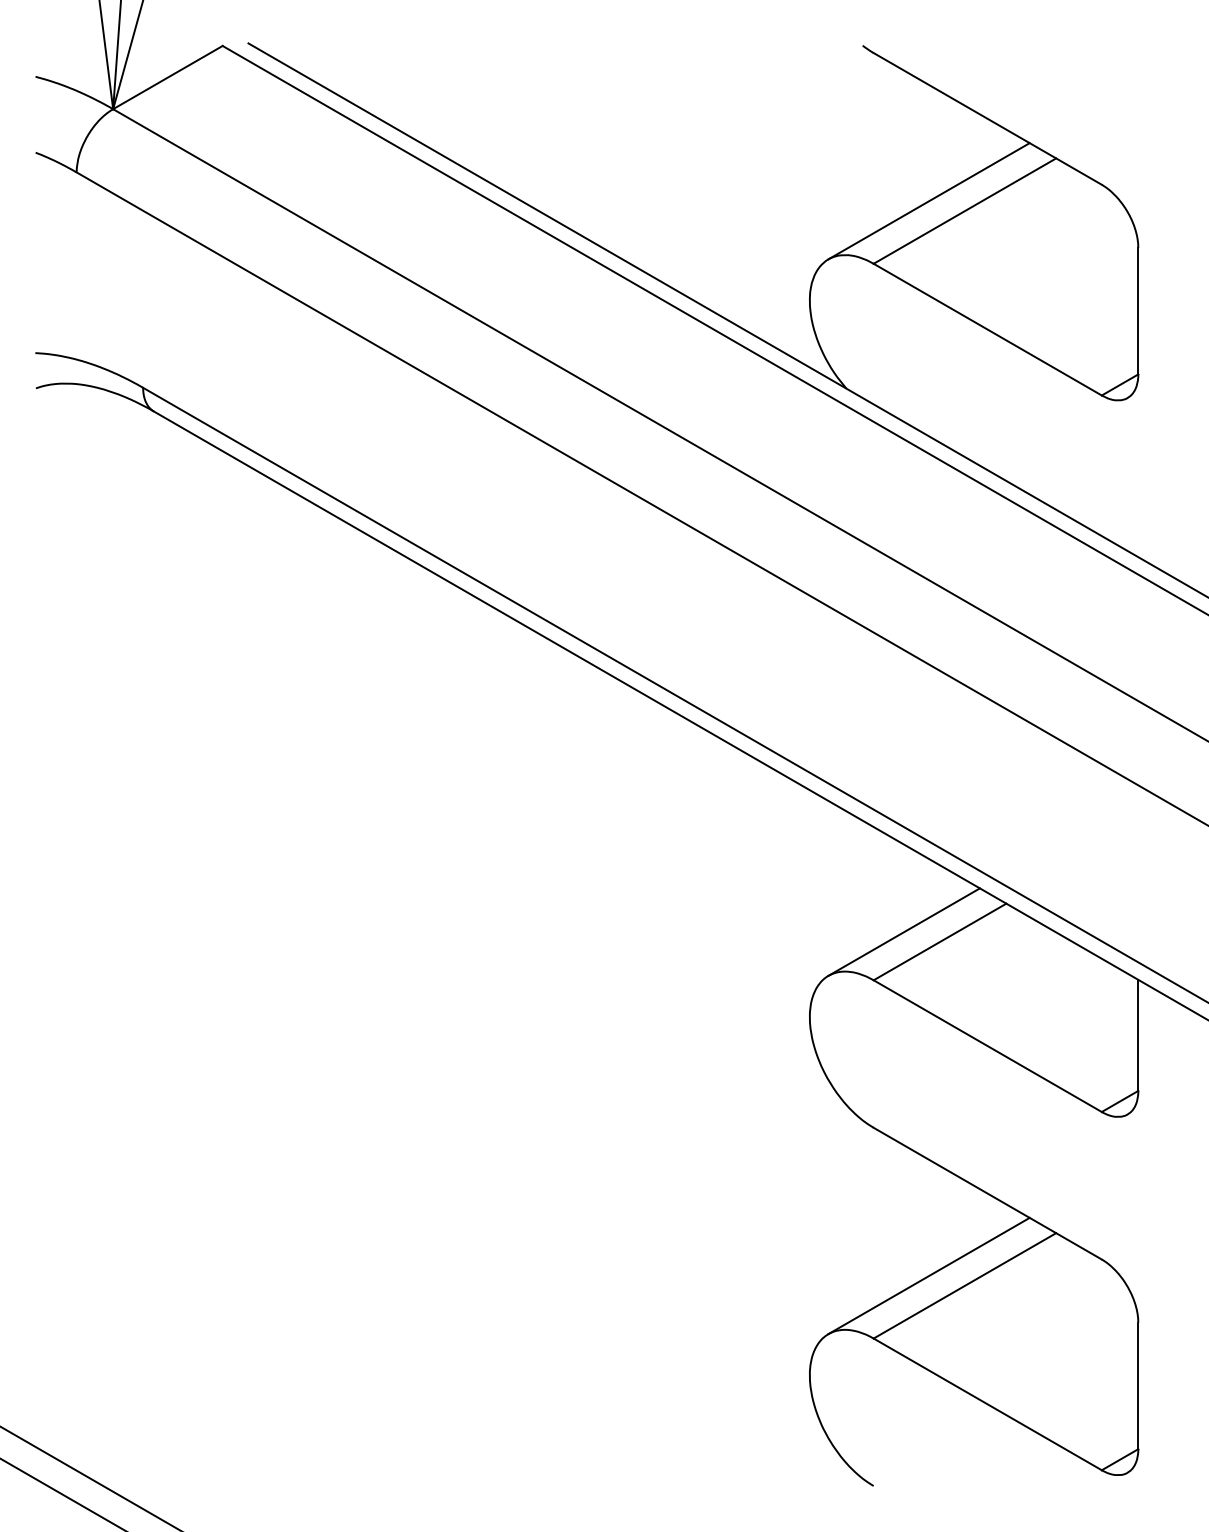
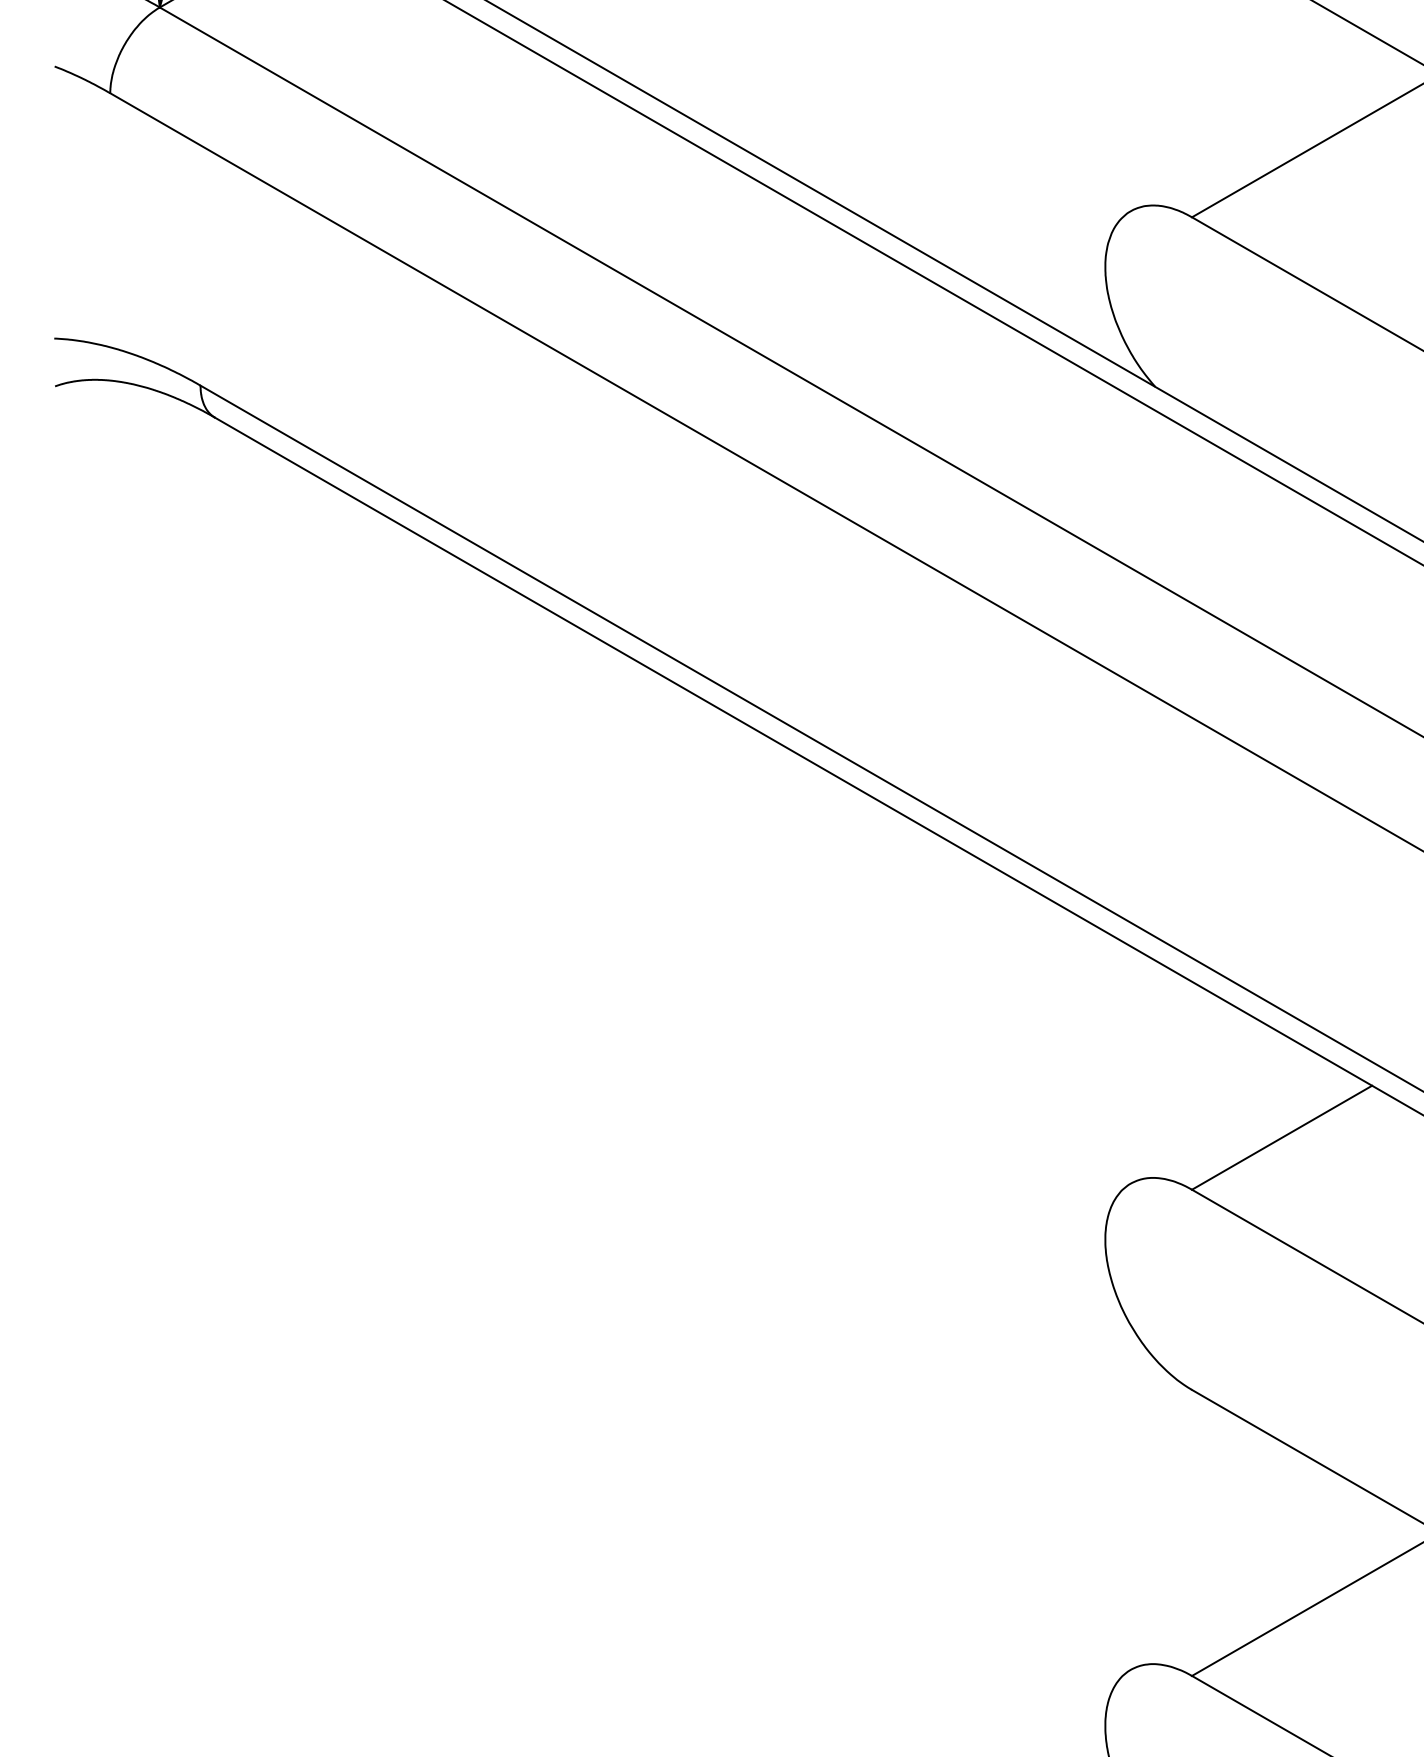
line: (928, 201) -> (1266, 132), removed
line: (903, 931) -> (1232, 1123), removed
line: (928, 1275) -> (1266, 1590), removed

